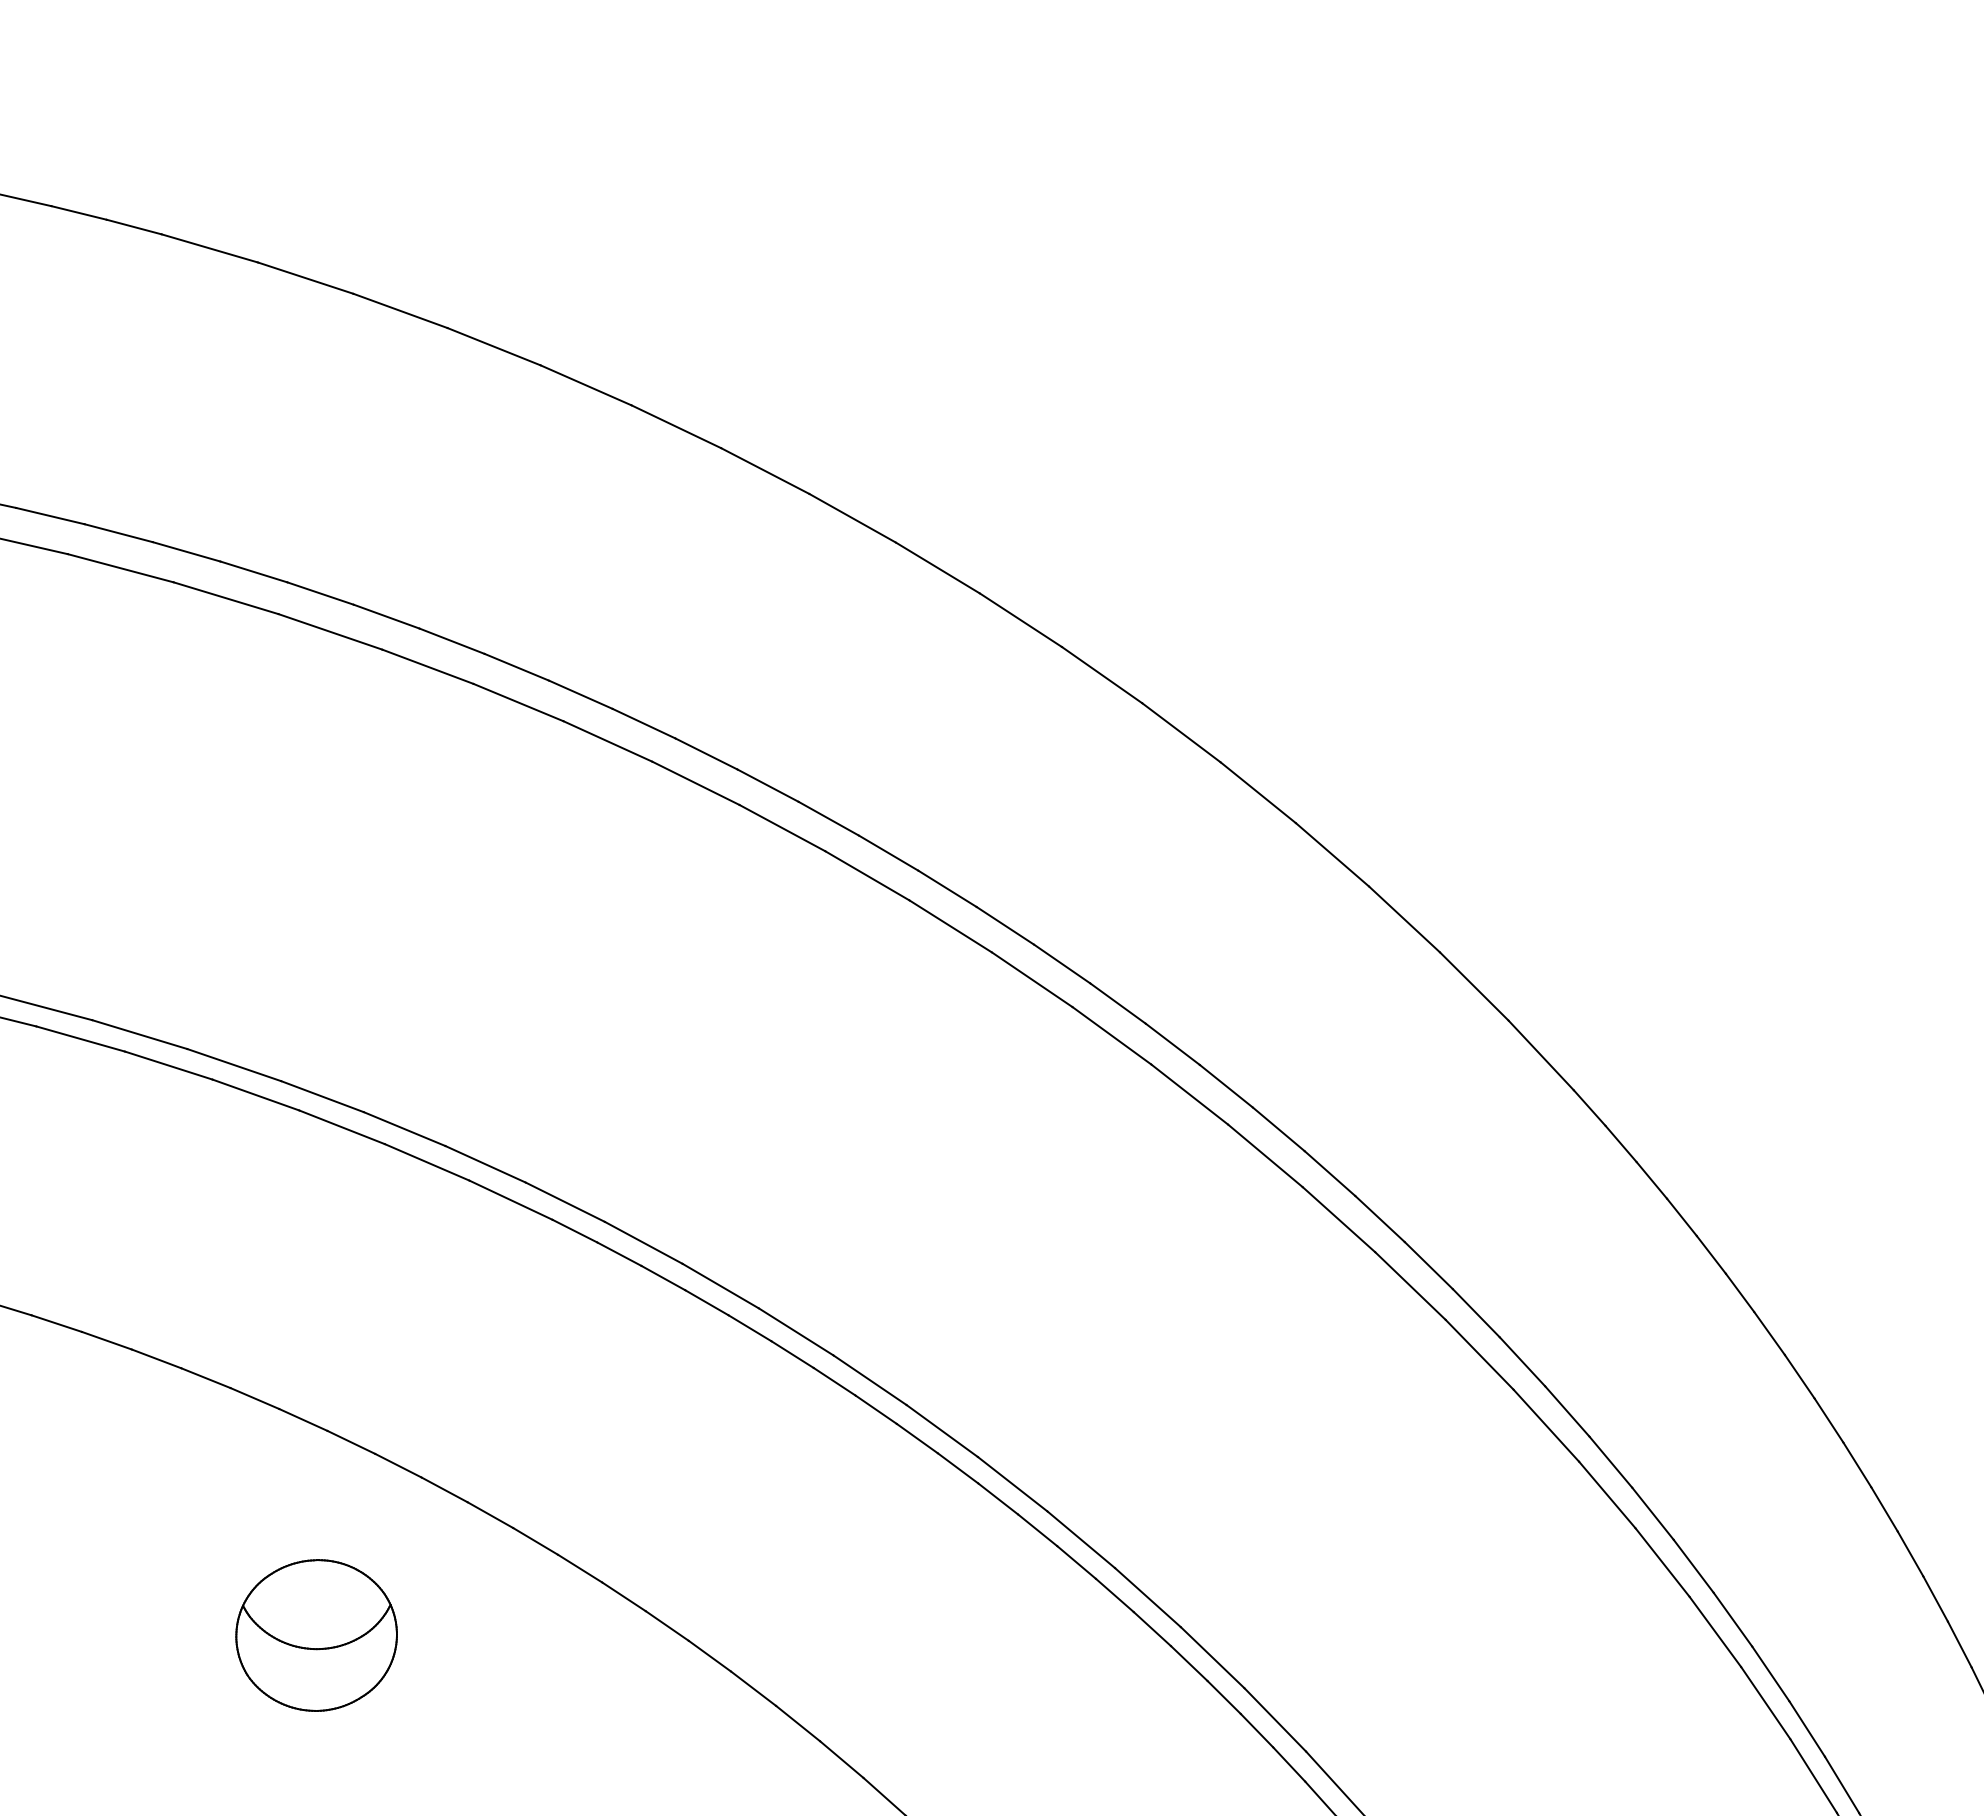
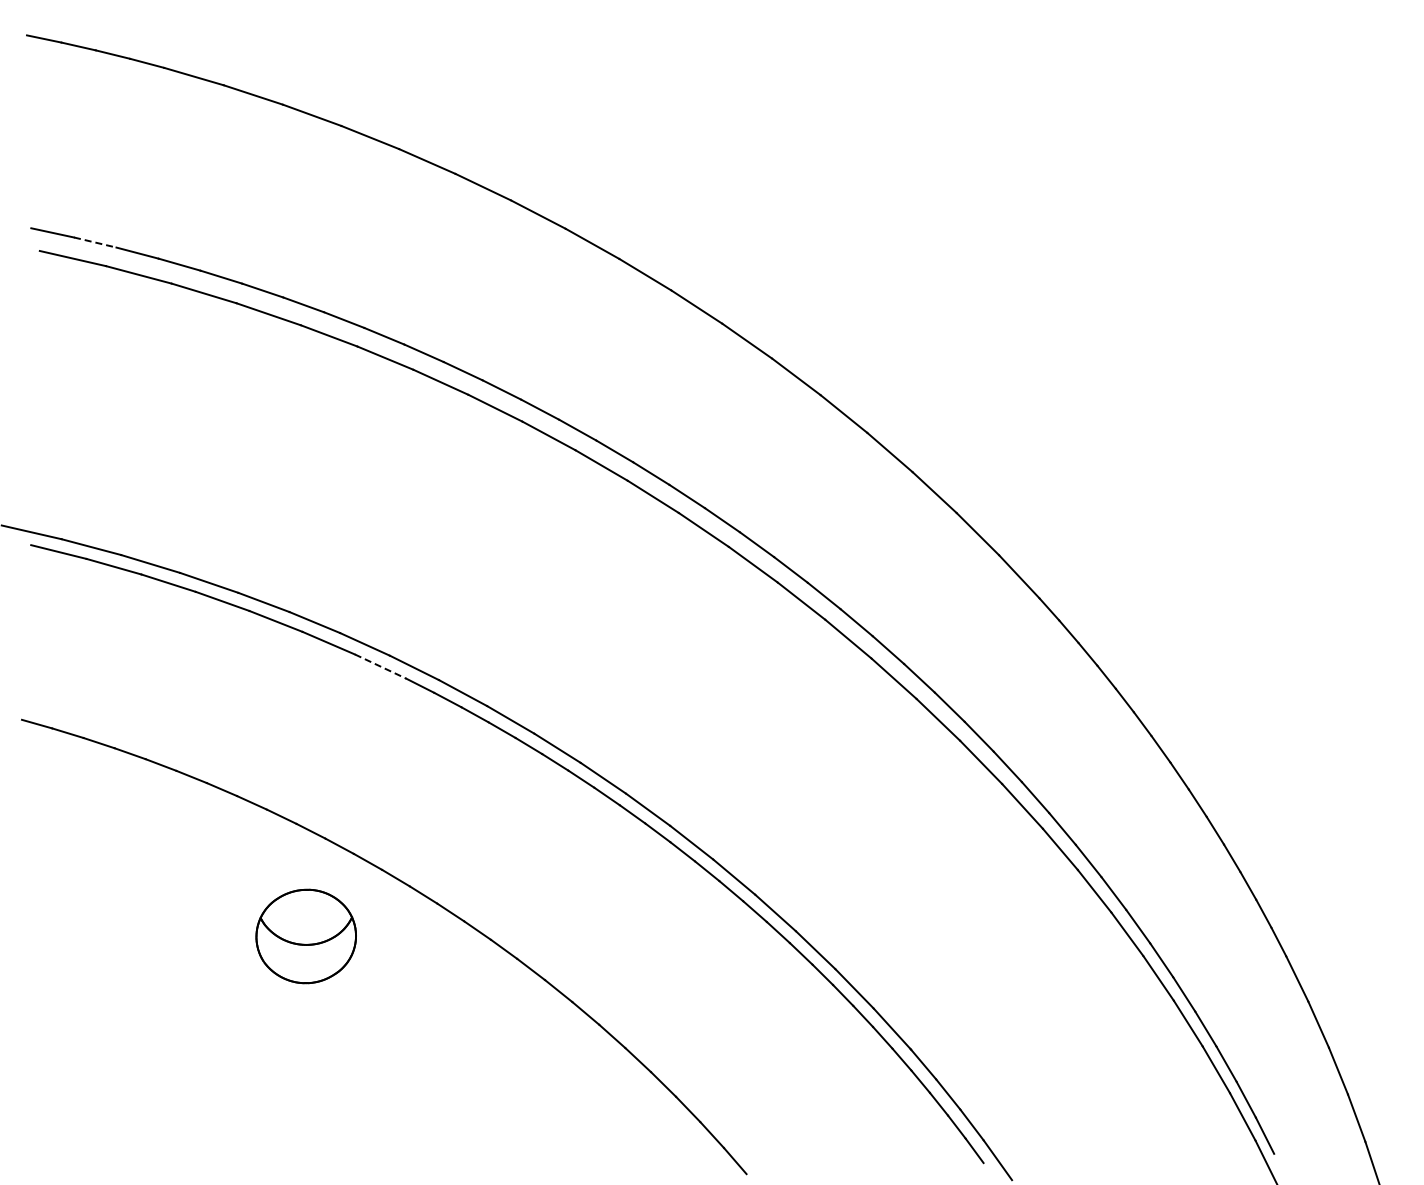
line: (50, 516) -> (95, 242), solid -> dashed
line: (510, 1200) -> (380, 666), solid -> dashed
part: (315, 1635) -> (305, 936), moved

